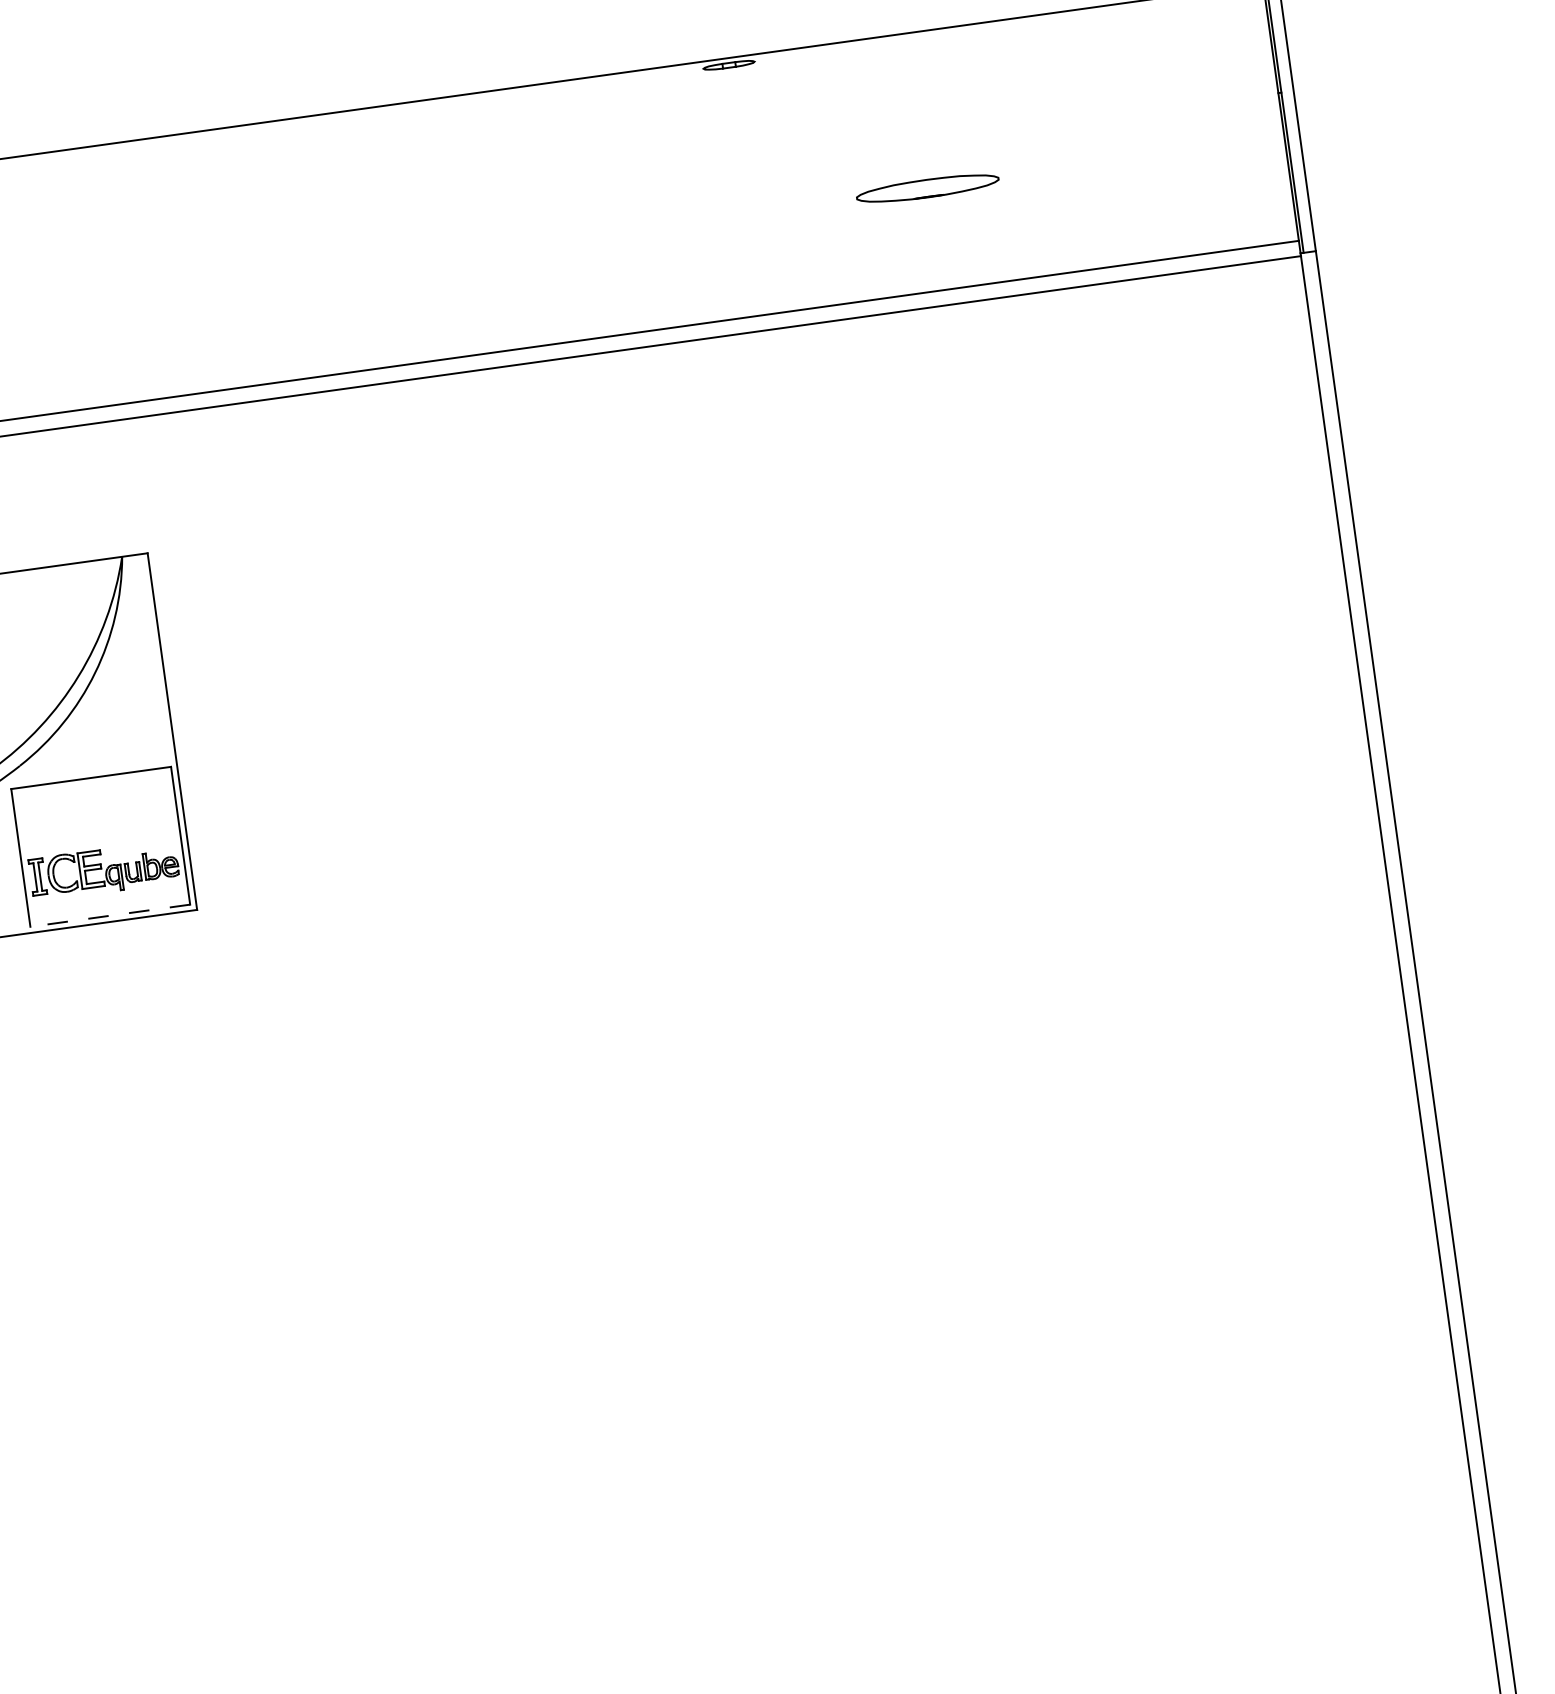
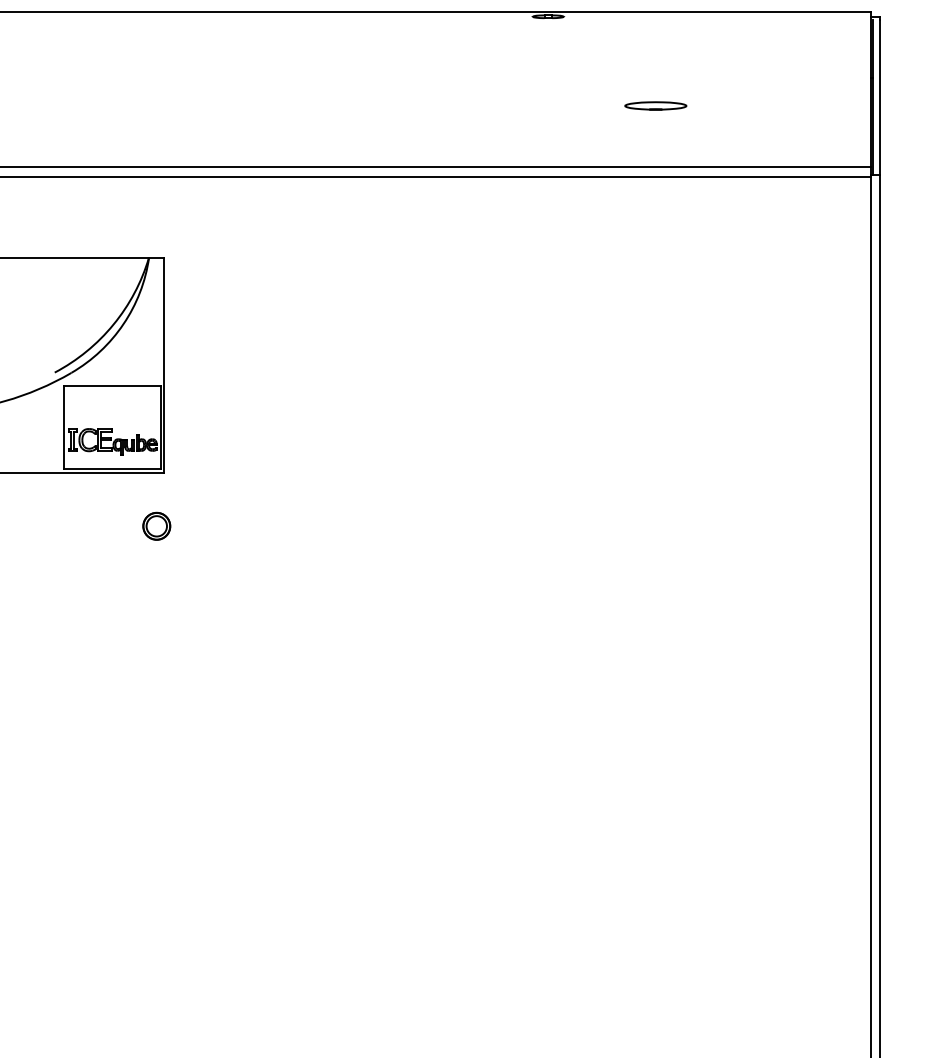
part: (927, 187) -> (655, 105), size x0.71
line: (110, 914) -> (112, 468), dashed -> solid
part: (196, 999) -> (156, 525), added

